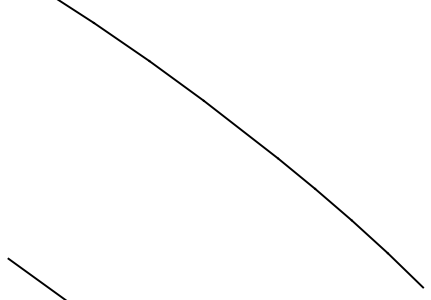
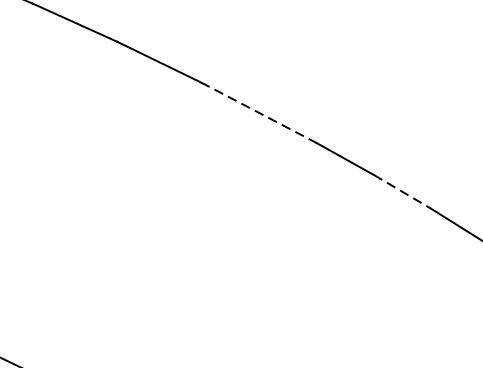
line: (241, 129) -> (259, 112), solid -> dashed
line: (333, 204) -> (402, 191), solid -> dashed

